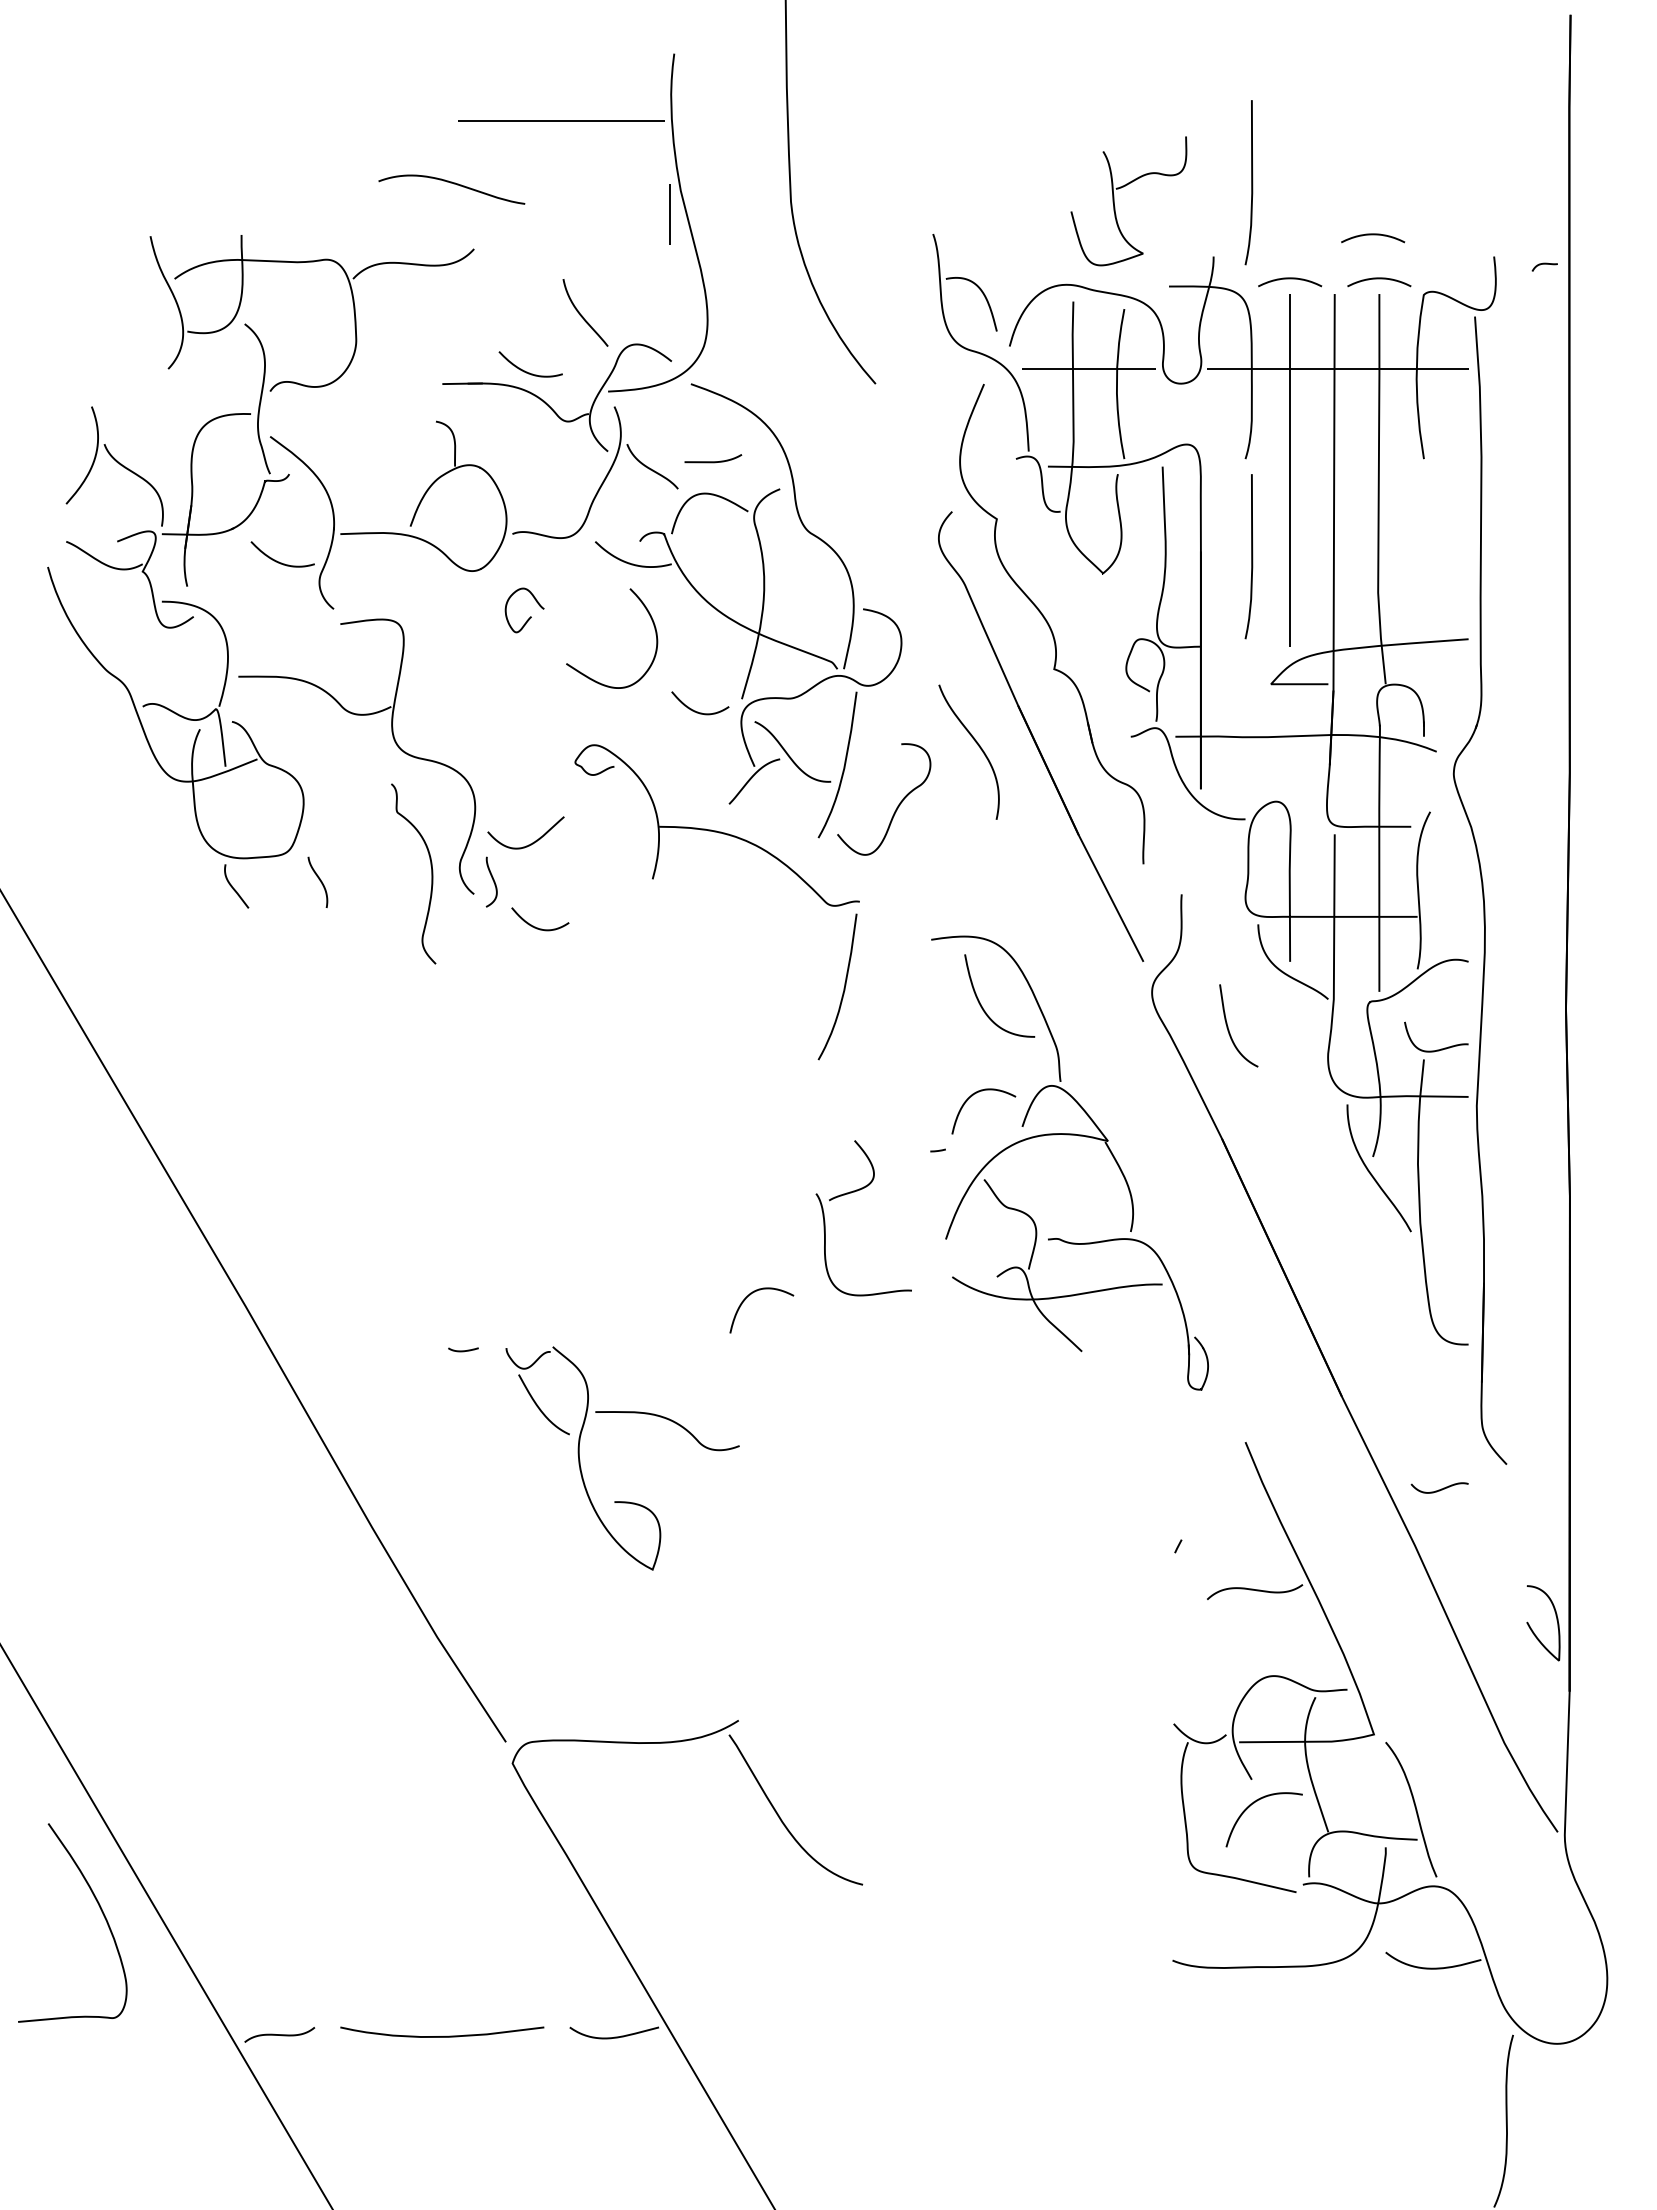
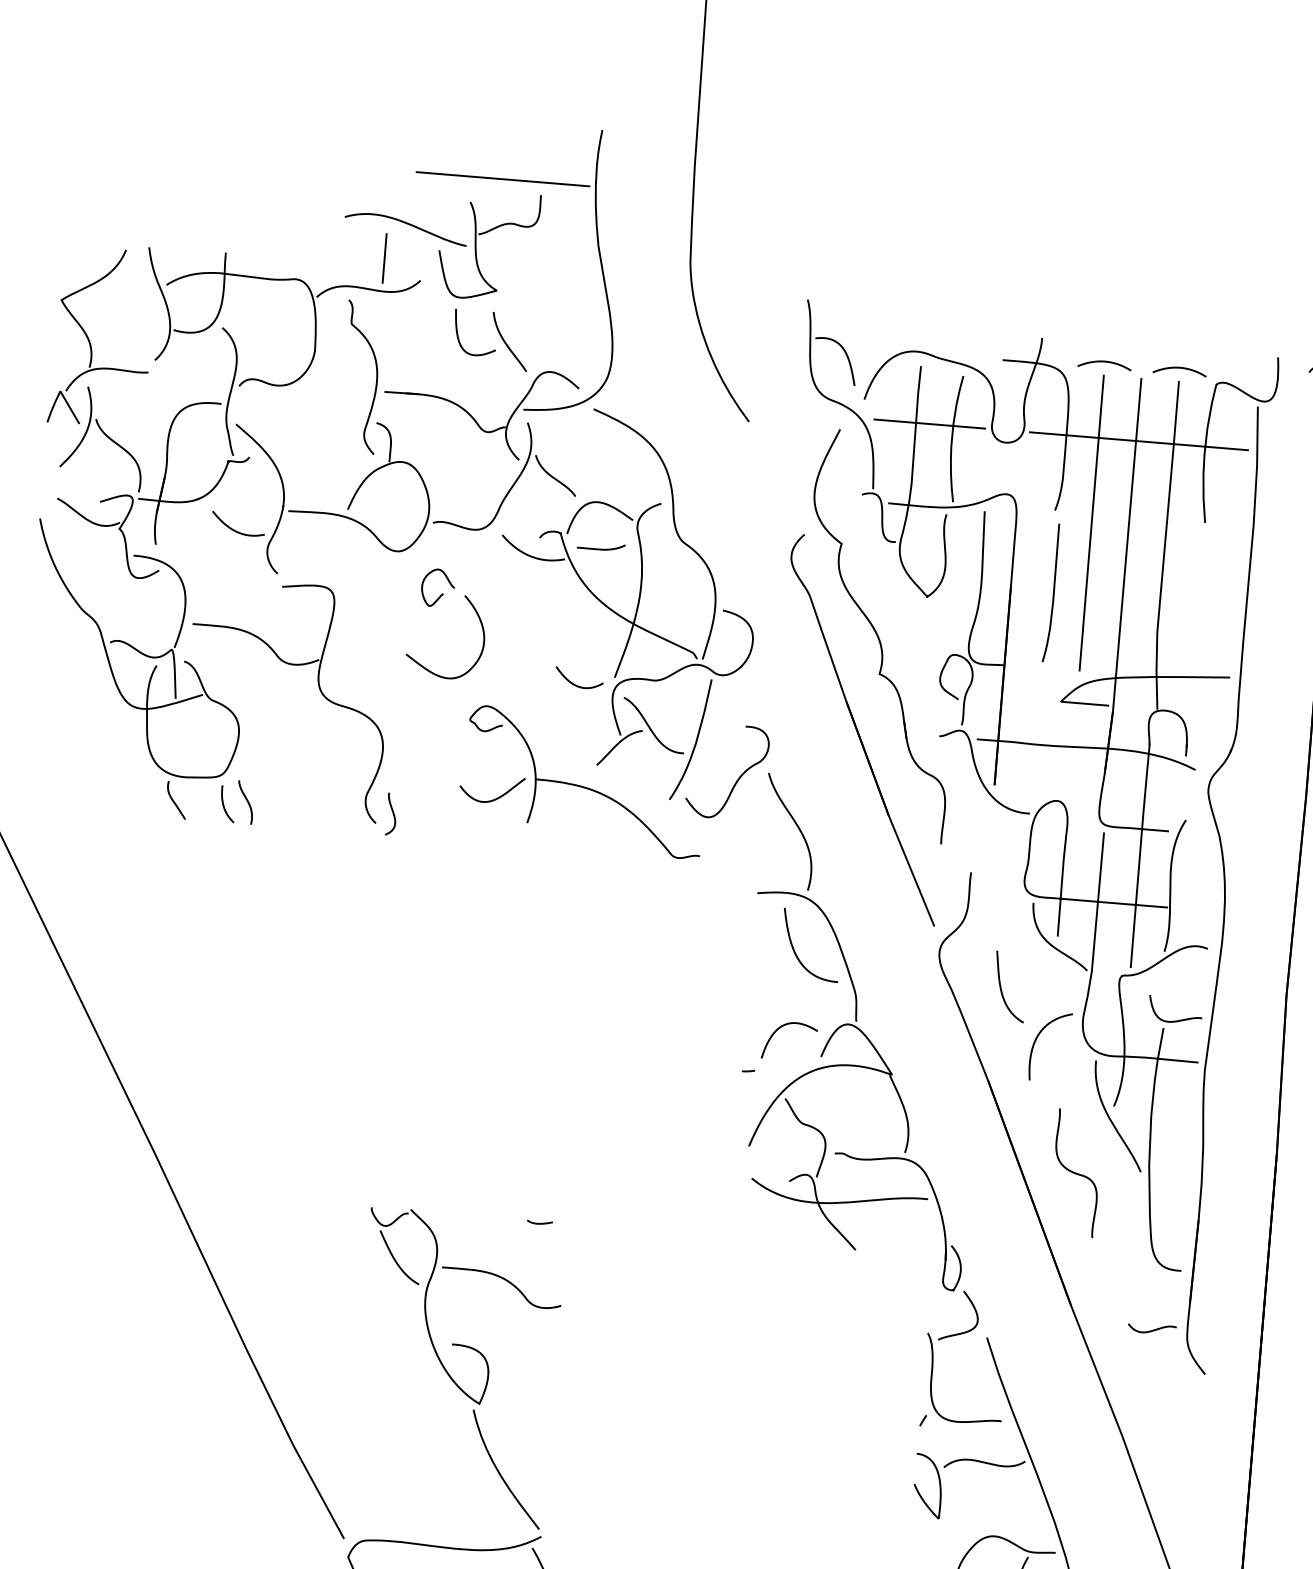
curve: (1251, 182) -> (1079, 278), removed
part: (1115, 206) -> (476, 249), moved
line: (669, 214) -> (384, 258), moved
curve: (1373, 235) -> (1178, 331), removed
curve: (524, 310) -> (458, 335), added
part: (89, 351) -> (89, 340), added
curve: (527, 371) -> (456, 387), removed
curve: (713, 461) -> (601, 549), moved
curve: (652, 623) -> (481, 626), moved
curve: (977, 745) -> (796, 826), moved
curve: (530, 843) -> (495, 798), moved
curve: (431, 873) -> (376, 378), moved
curve: (293, 887) -> (224, 805), added
curve: (538, 927) -> (427, 855), removed
curve: (843, 988) -> (680, 928), removed
curve: (1275, 1085) -> (1036, 1039), added
part: (854, 1192) -> (960, 1334), moved
curve: (1334, 1239) -> (1075, 1173), added
curve: (750, 1295) -> (580, 1179), removed
curve: (463, 1350) -> (539, 1223), moved
curve: (1439, 1489) -> (1151, 1330), moved
curve: (1532, 1629) -> (918, 1490), moved
curve: (683, 1648) -> (499, 1472), added

